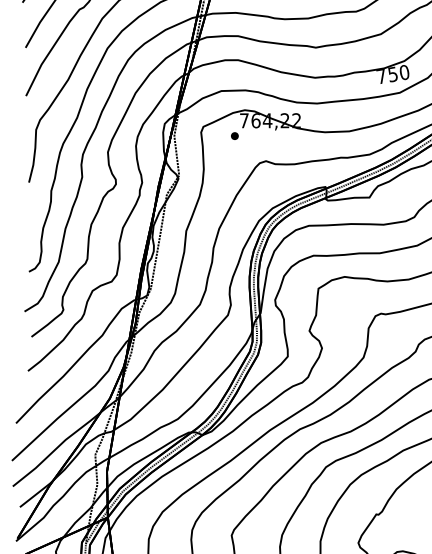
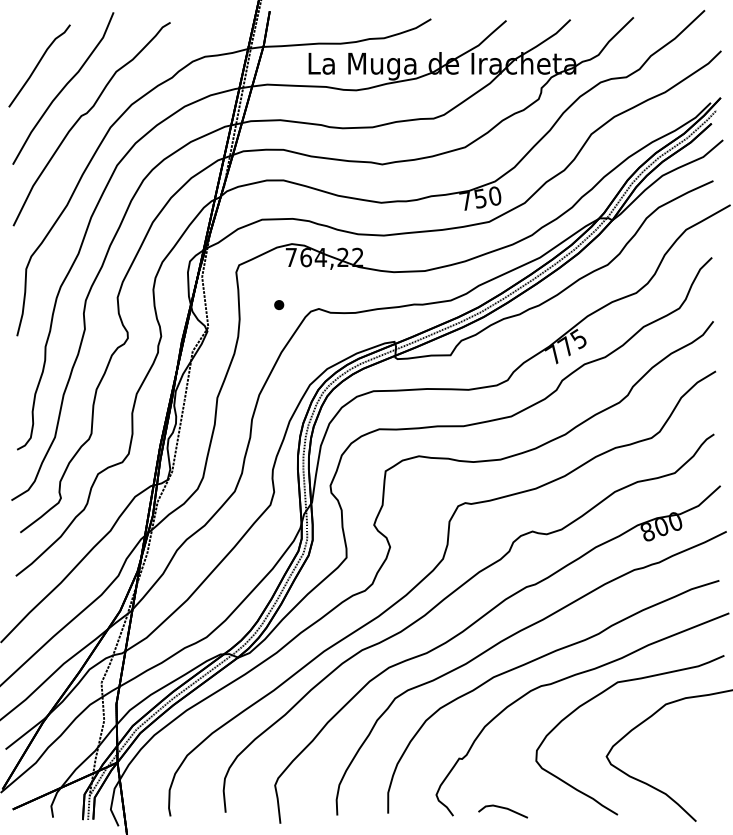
part: (235, 135) -> (279, 304), moved

